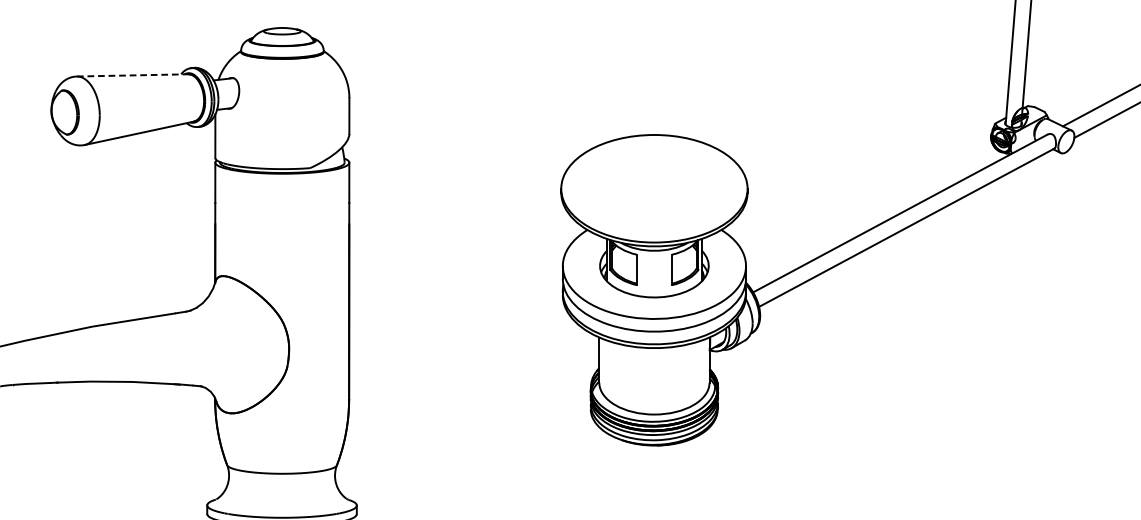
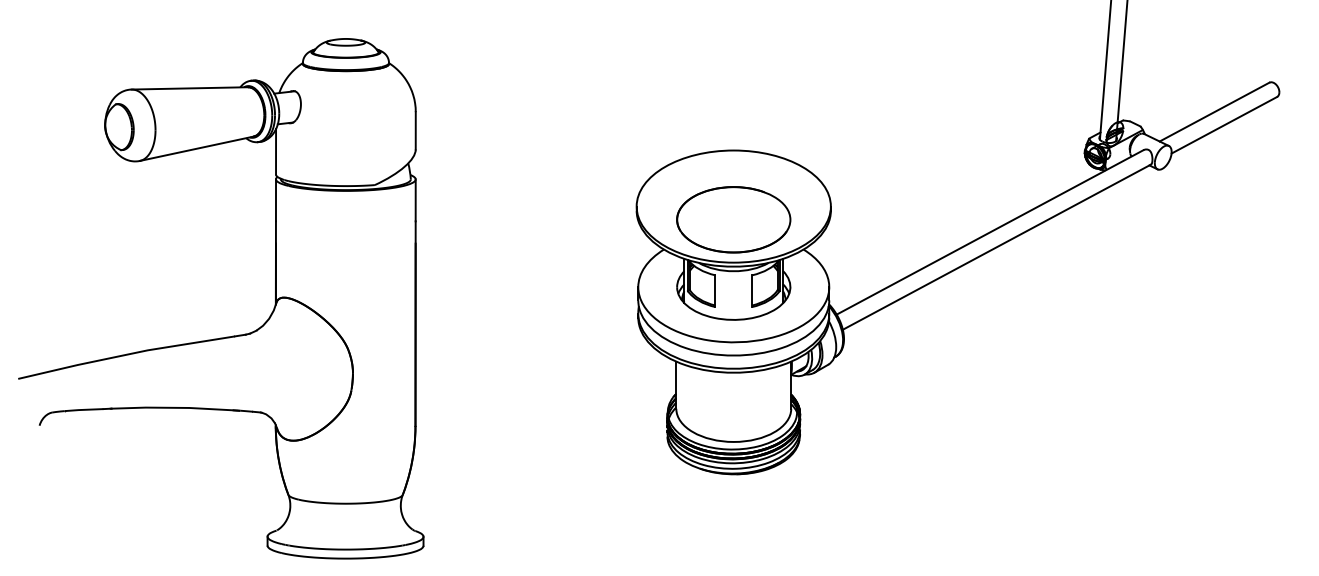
line: (133, 75) -> (190, 88), dashed -> solid
part: (654, 201) -> (733, 219), added

